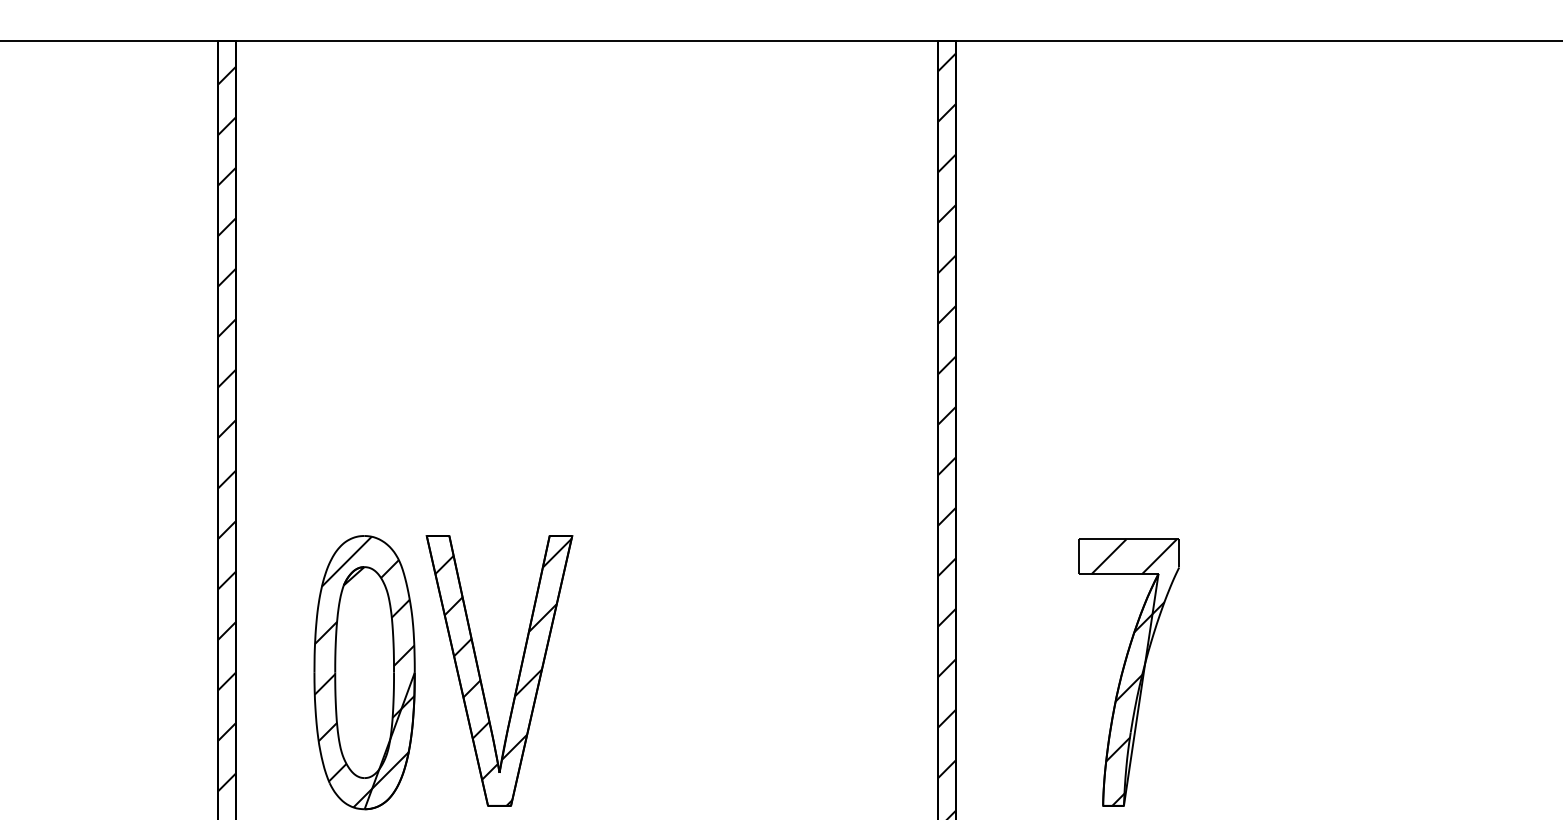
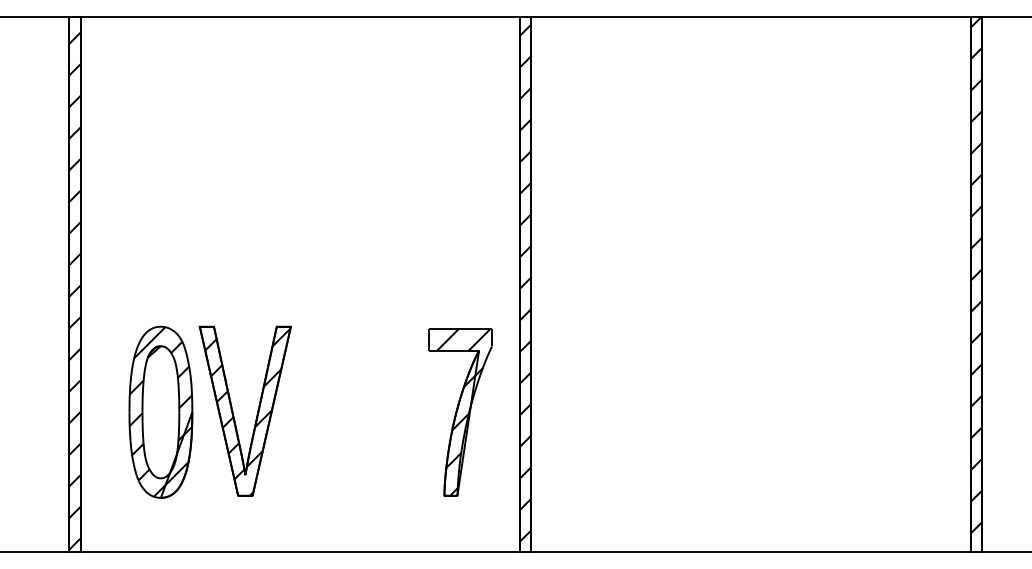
part: (1128, 672) -> (460, 412), moved

